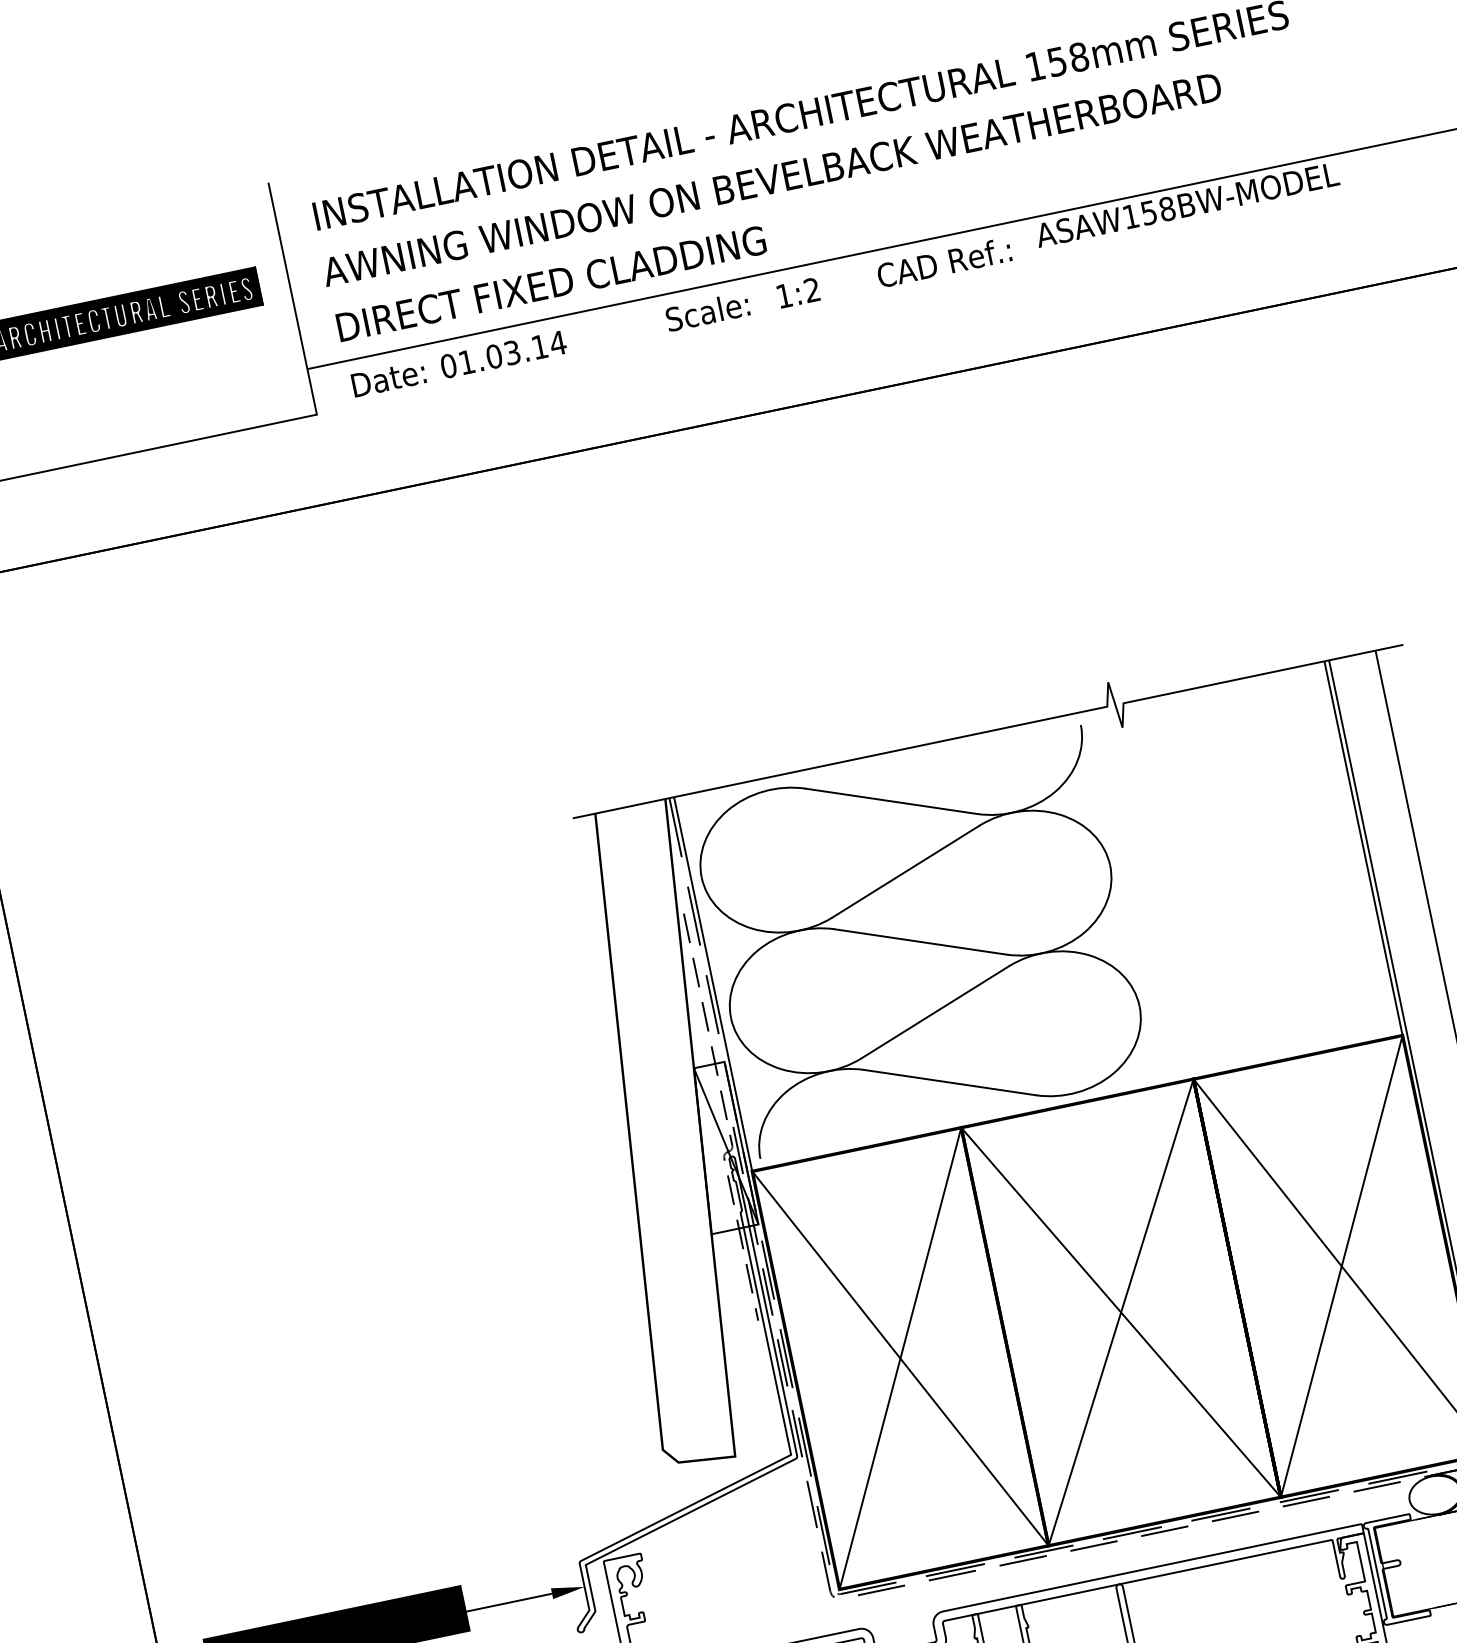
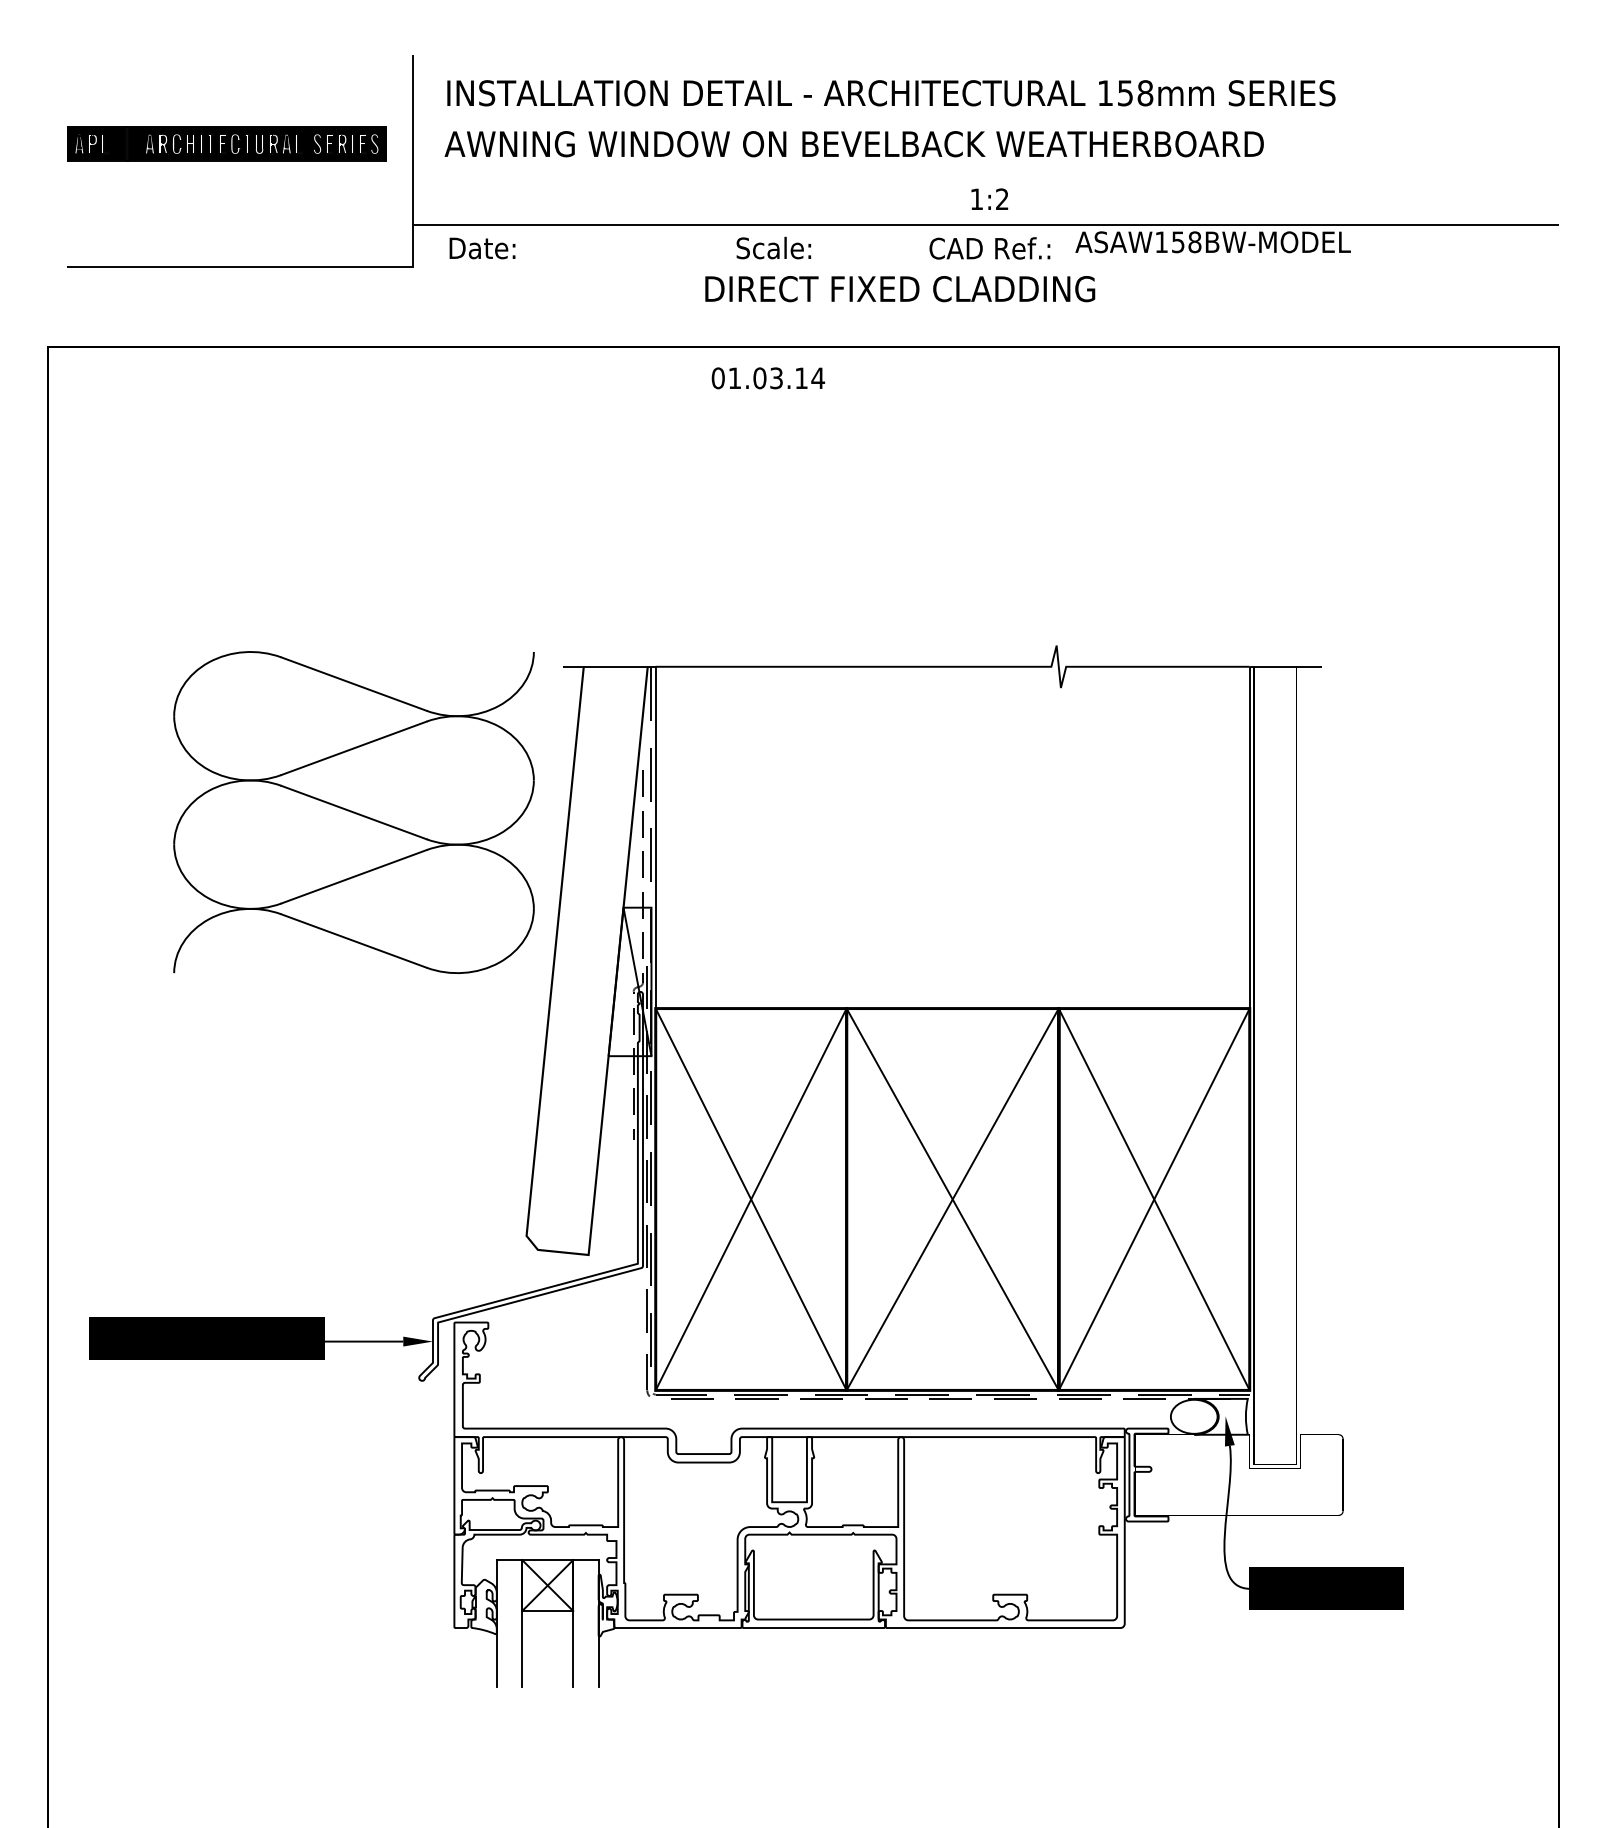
text: (551, 284) -> (900, 289), moved
text: (798, 292) -> (989, 198), moved
text: (502, 355) -> (767, 378), moved
part: (920, 942) -> (353, 812), moved

